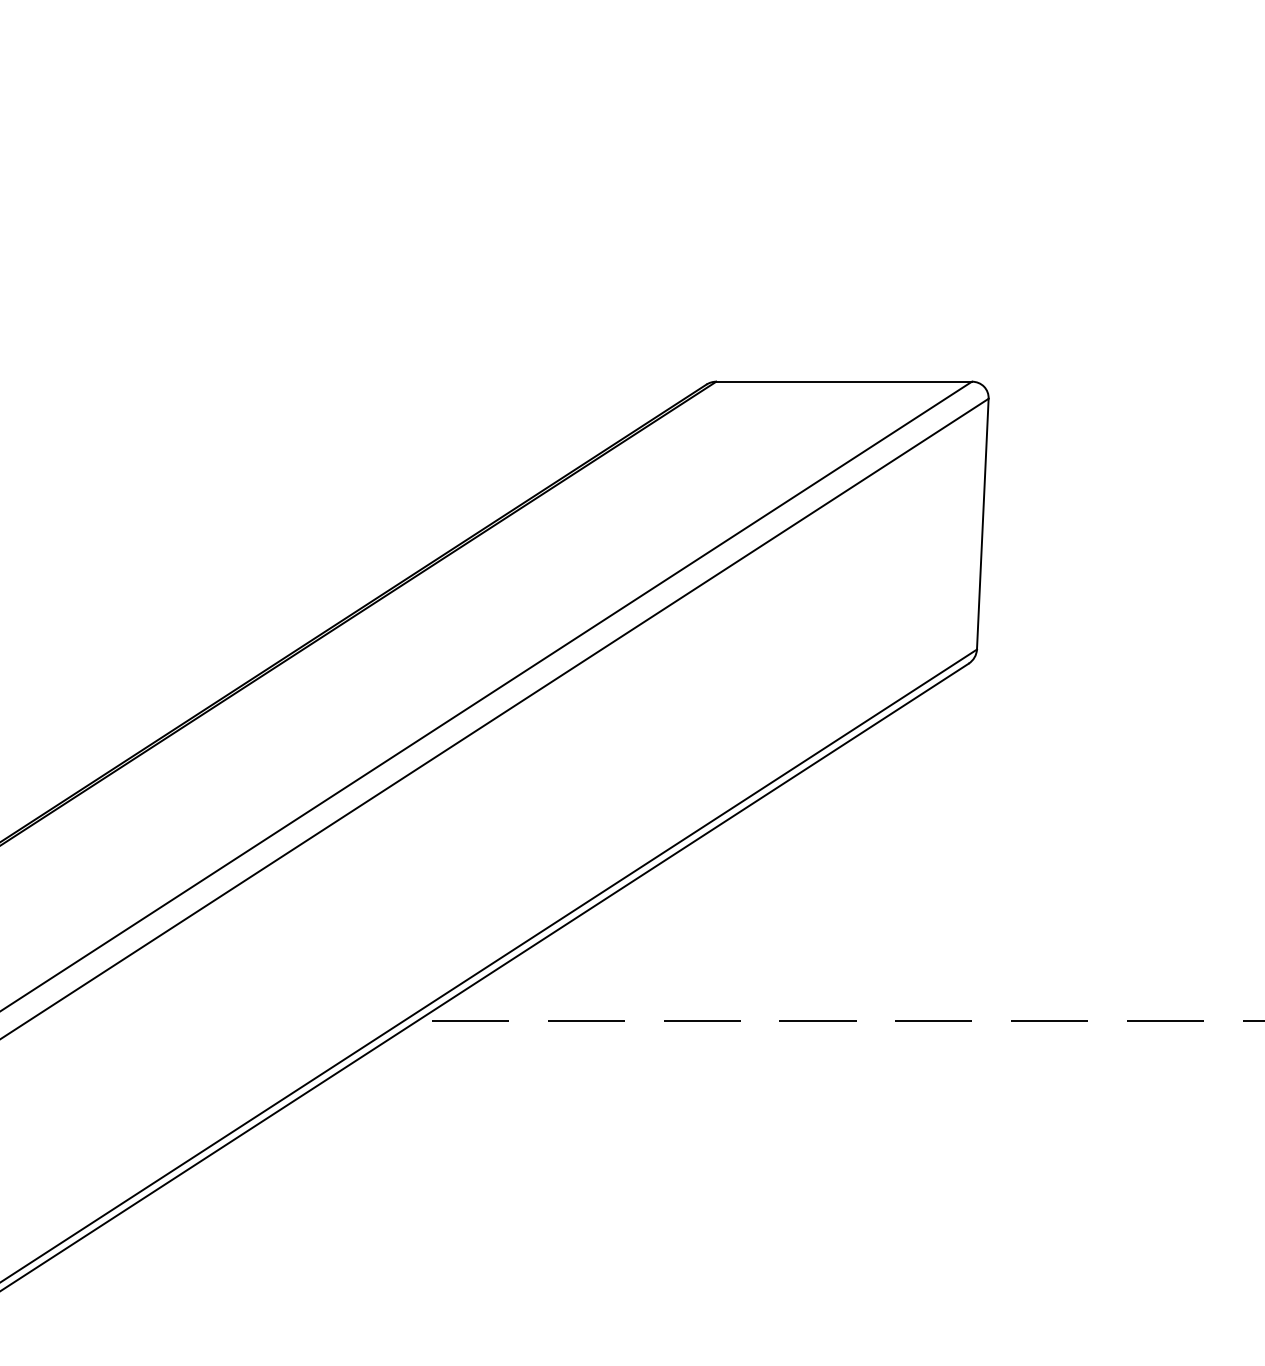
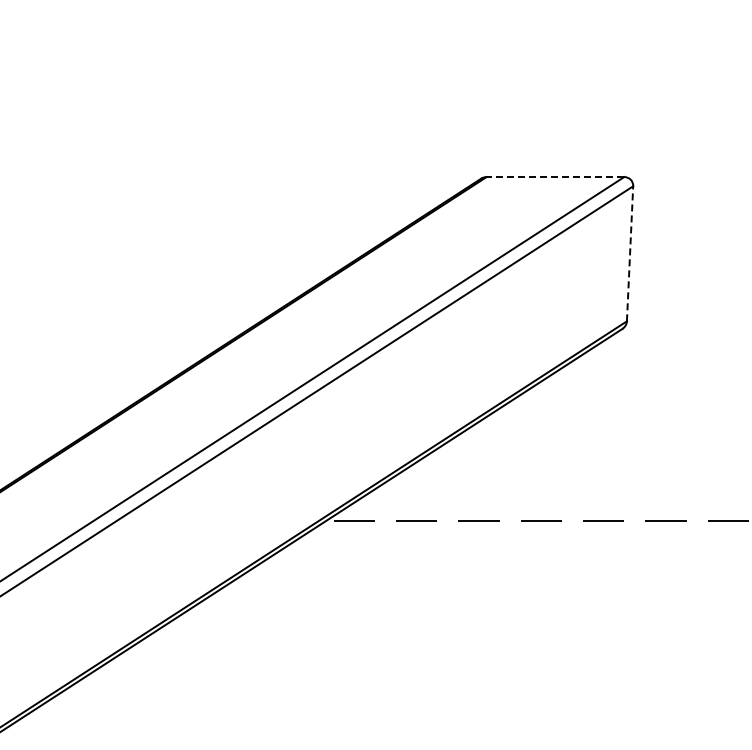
line: (844, 382) -> (555, 177), solid -> dashed
line: (983, 523) -> (630, 253), solid -> dashed

